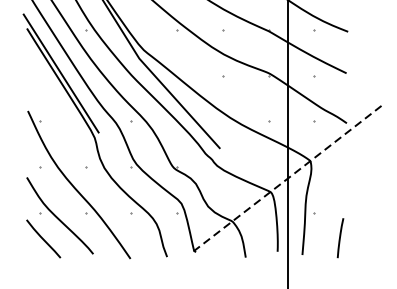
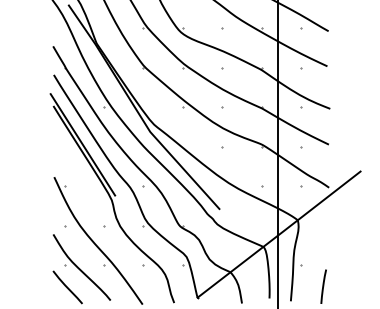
line: (289, 177) -> (279, 234), dashed -> solid

